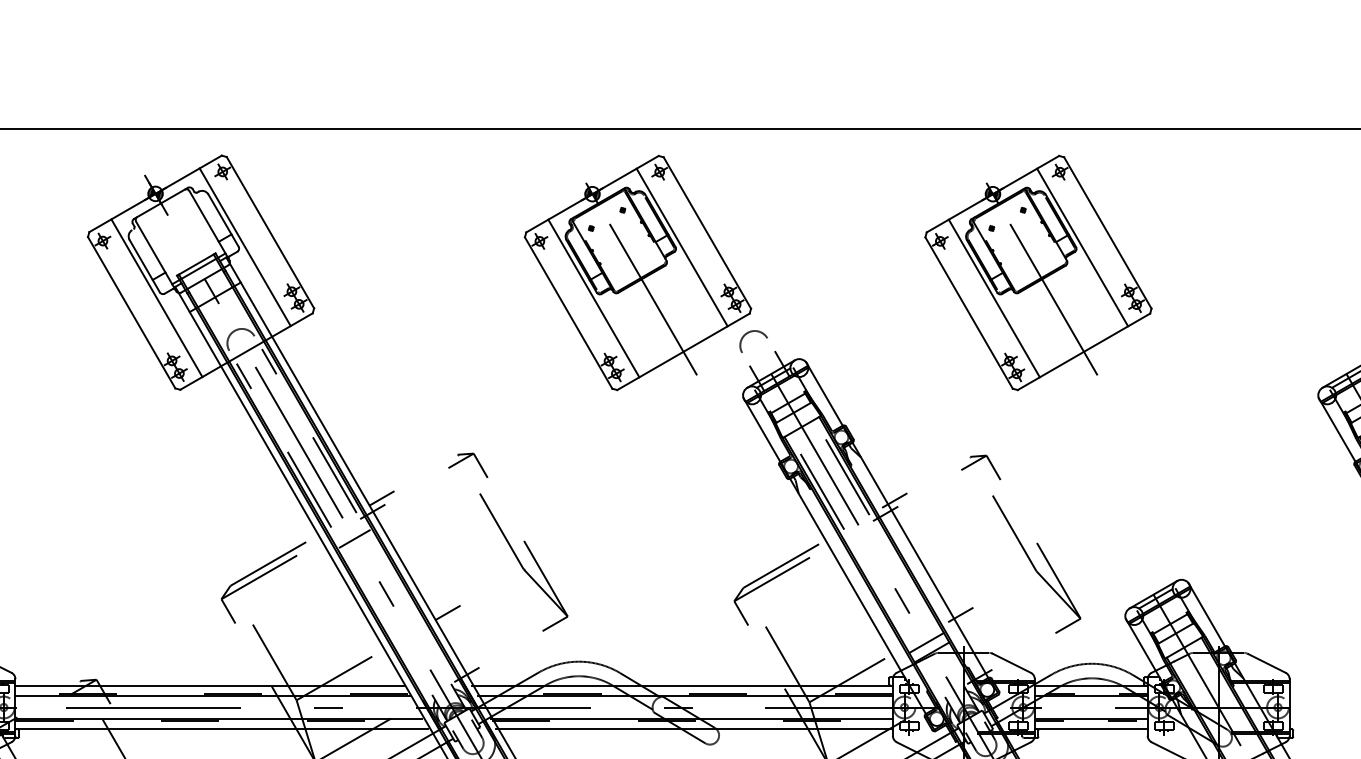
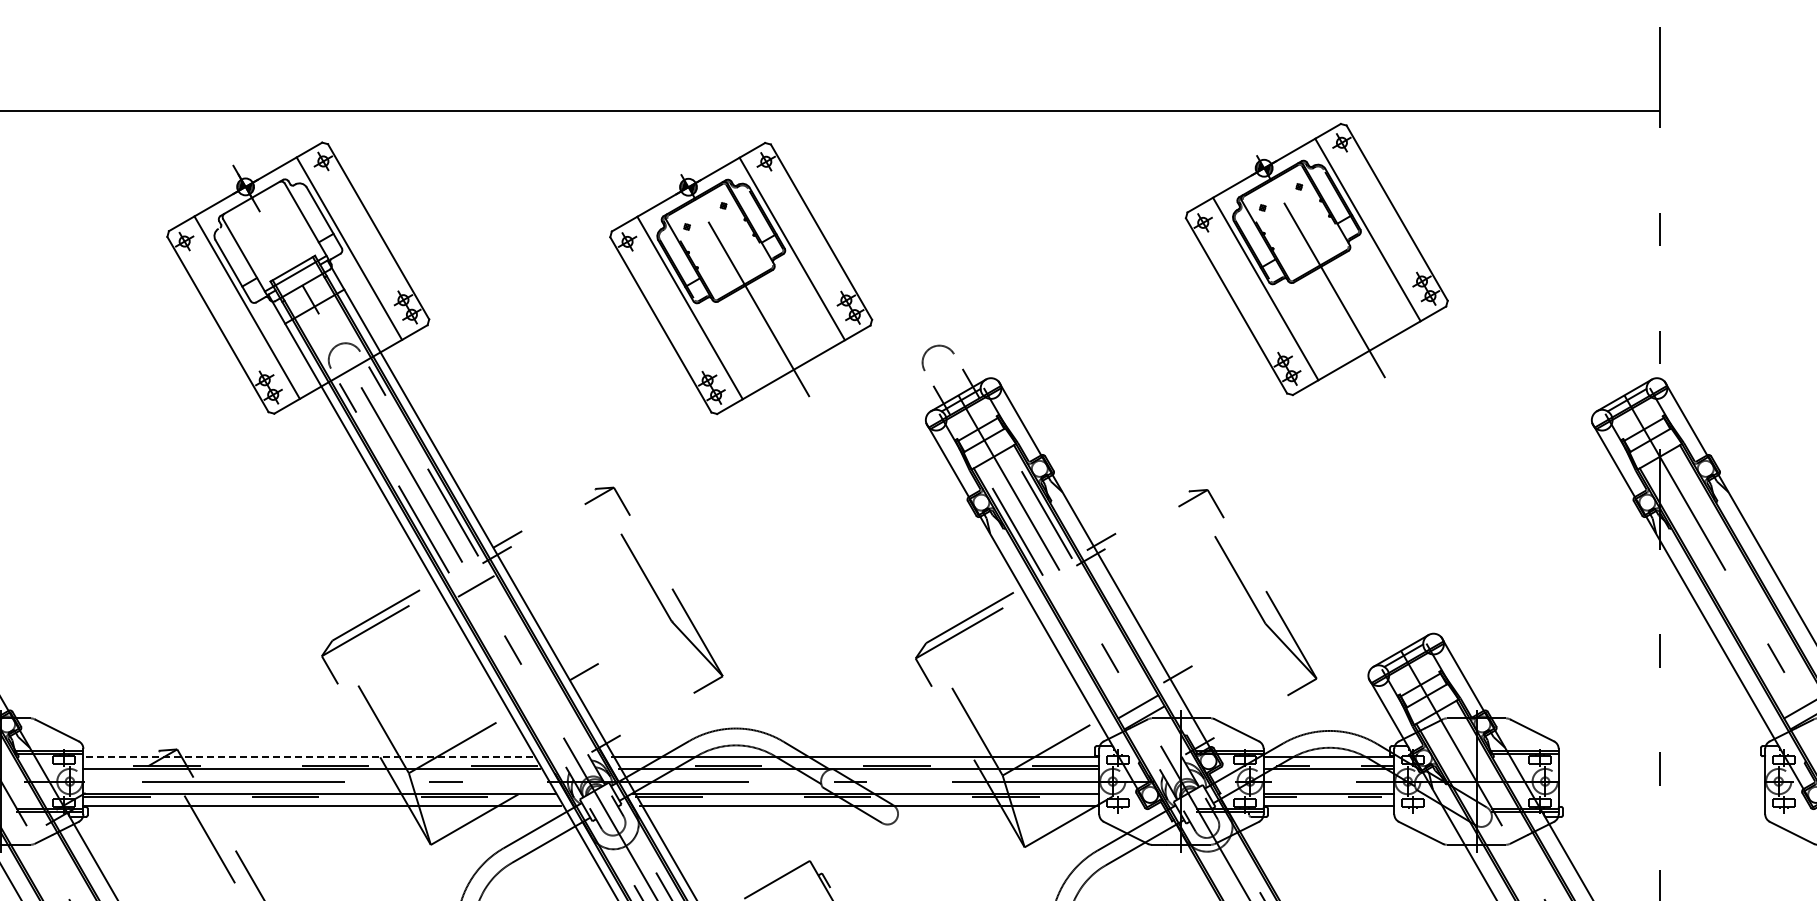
part: (638, 273) -> (741, 278), moved
part: (1038, 273) -> (1316, 259), moved
line: (209, 685) -> (308, 756), solid -> dashed

